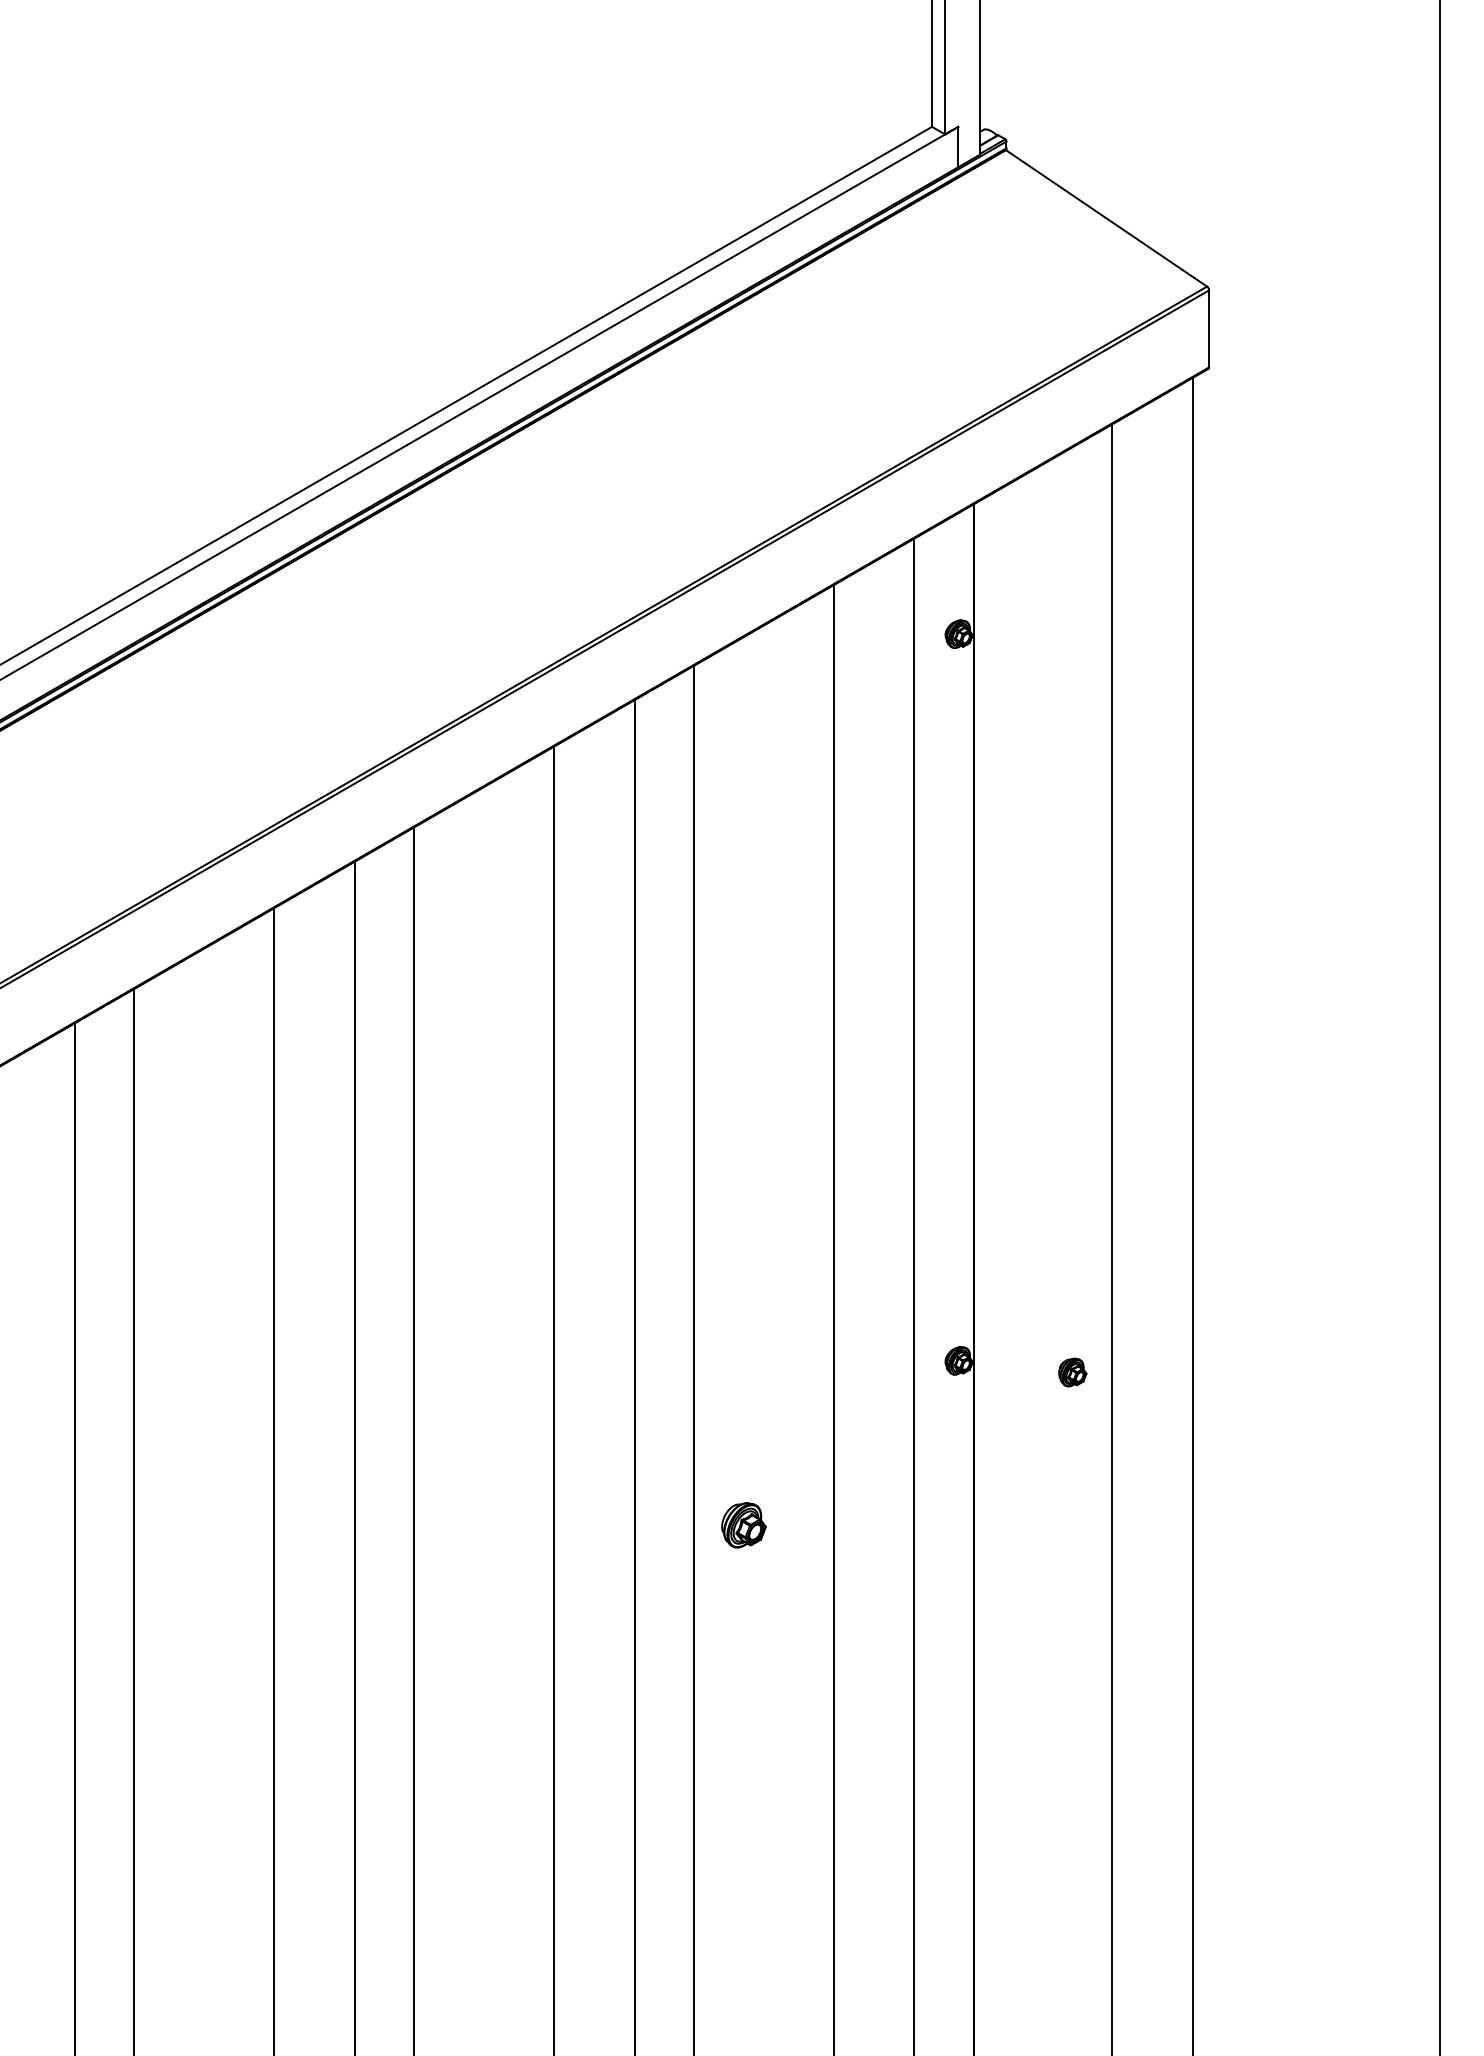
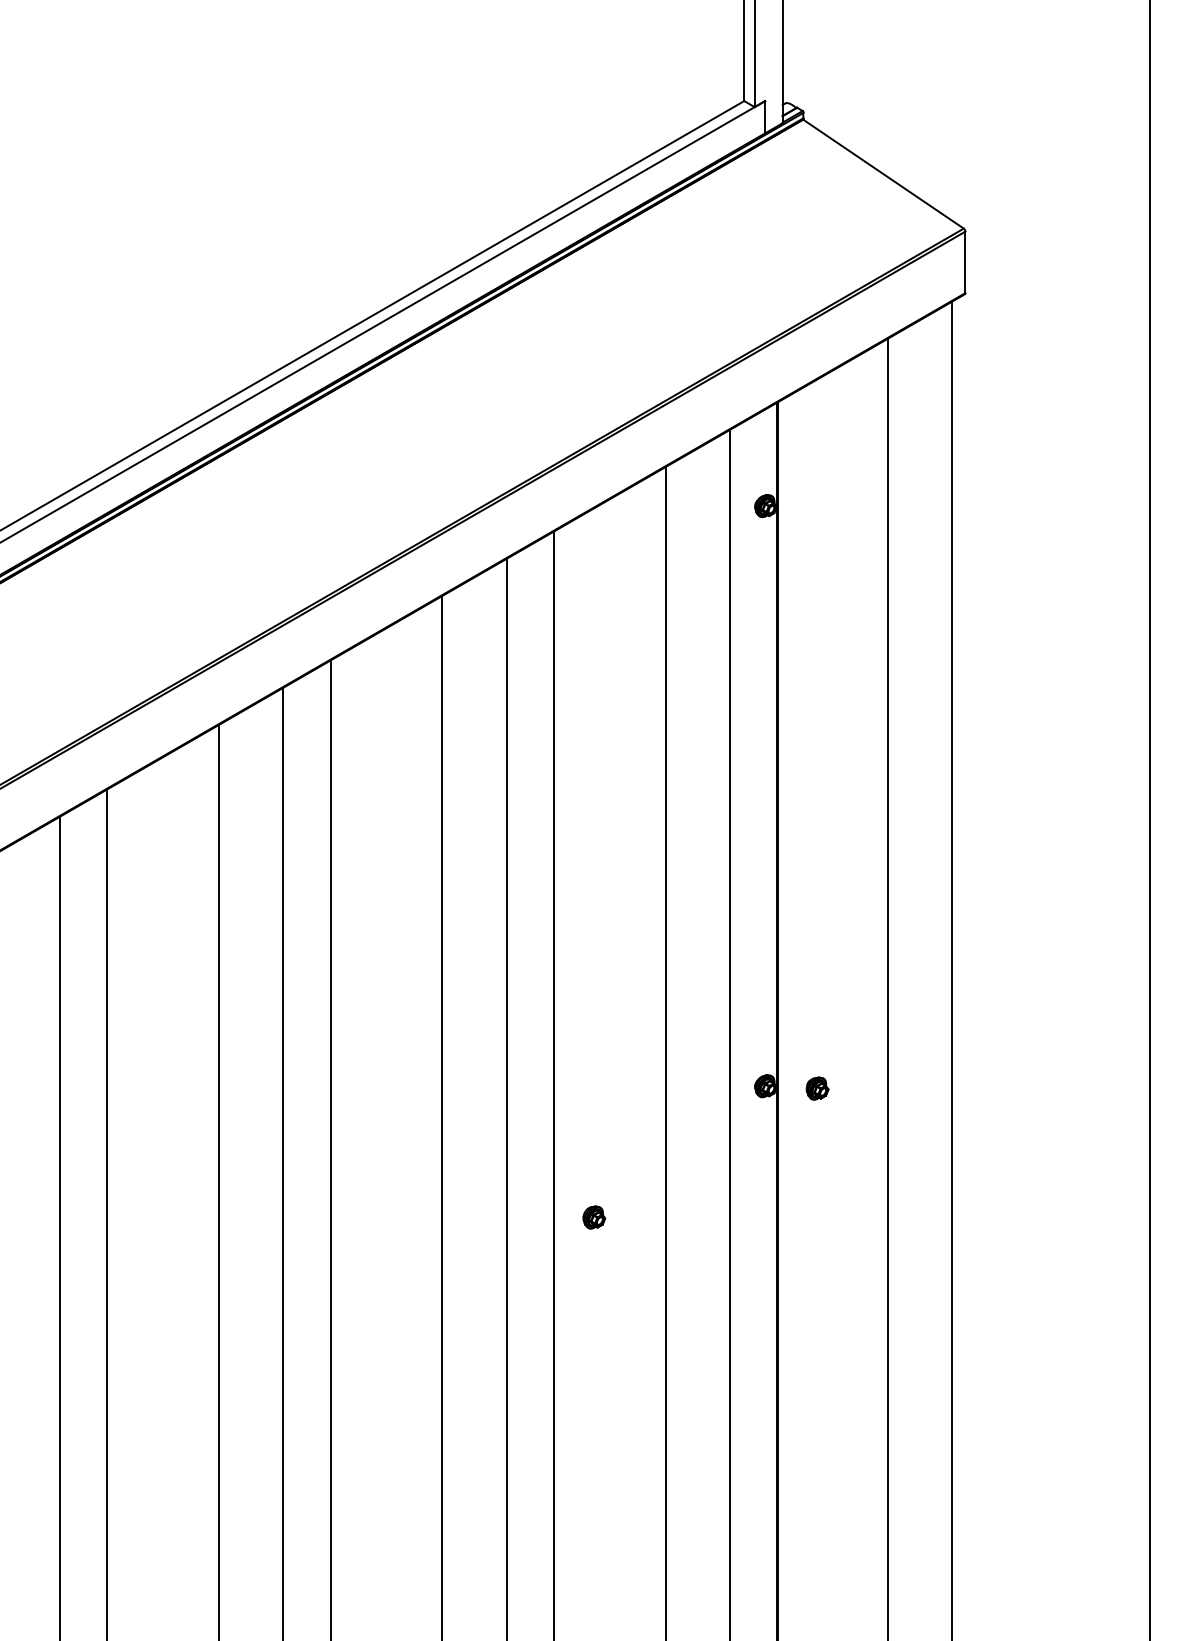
part: (1072, 1372) -> (817, 1088), moved
part: (744, 1525) -> (594, 1217), size x0.62

